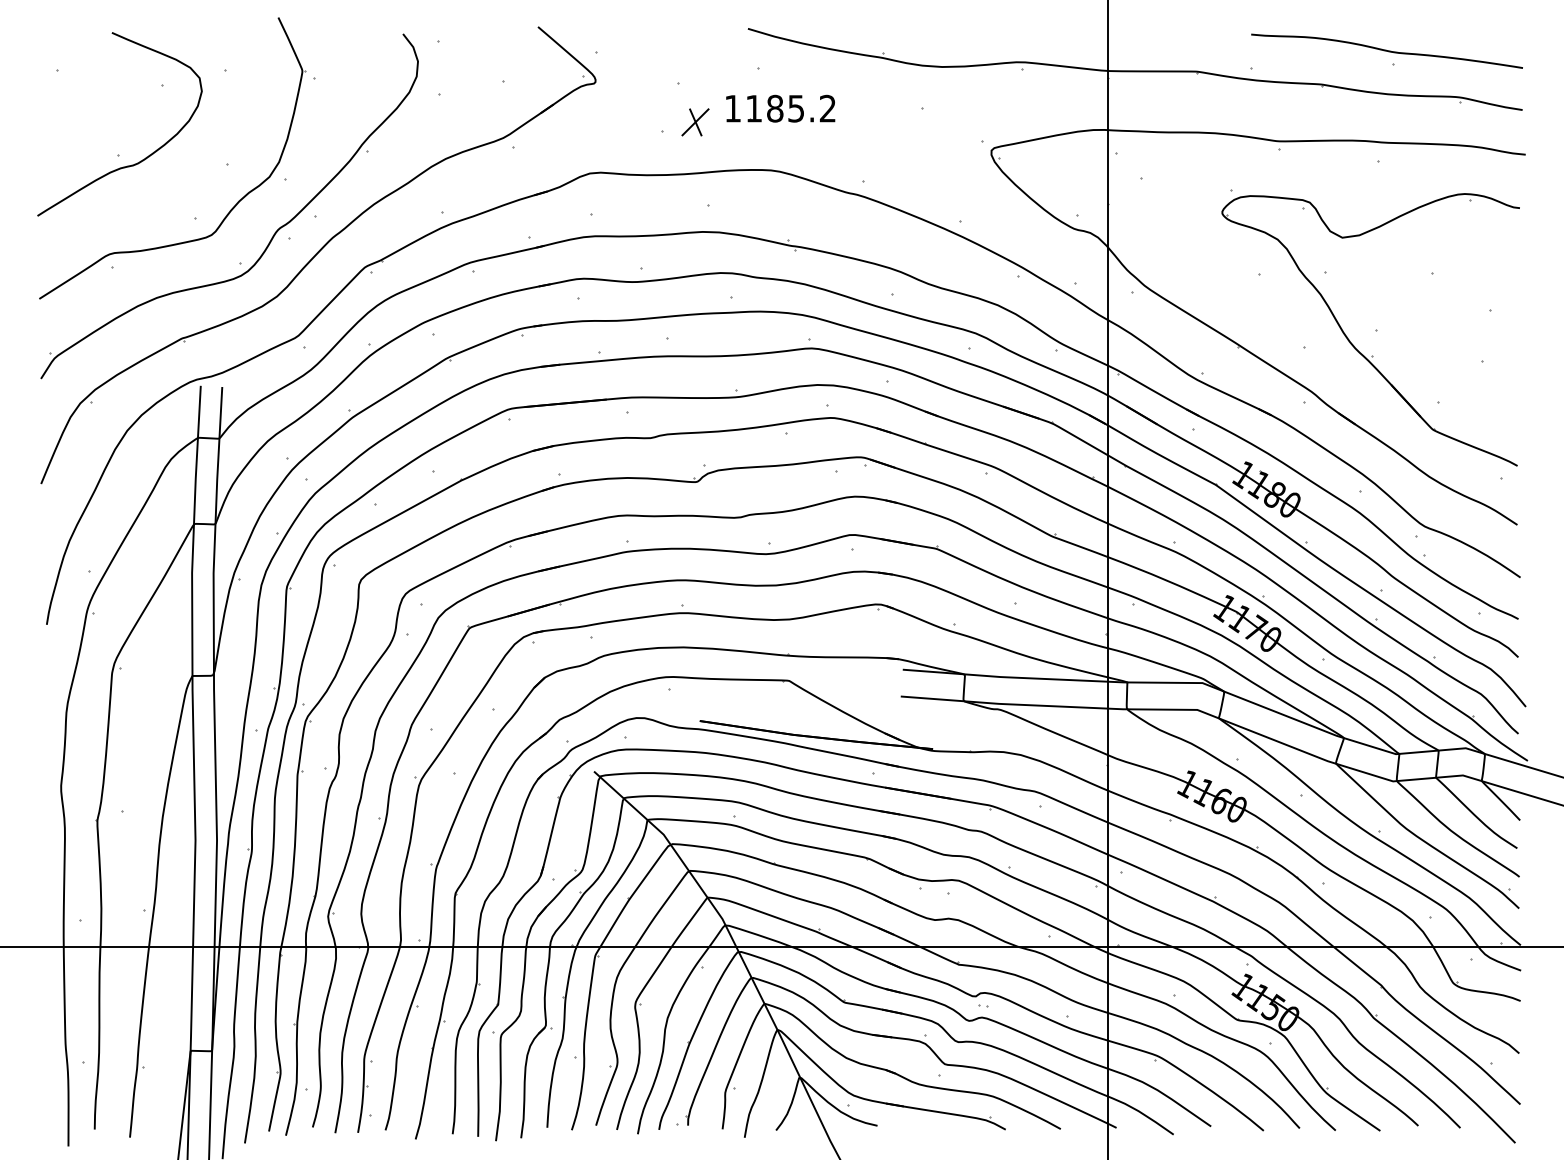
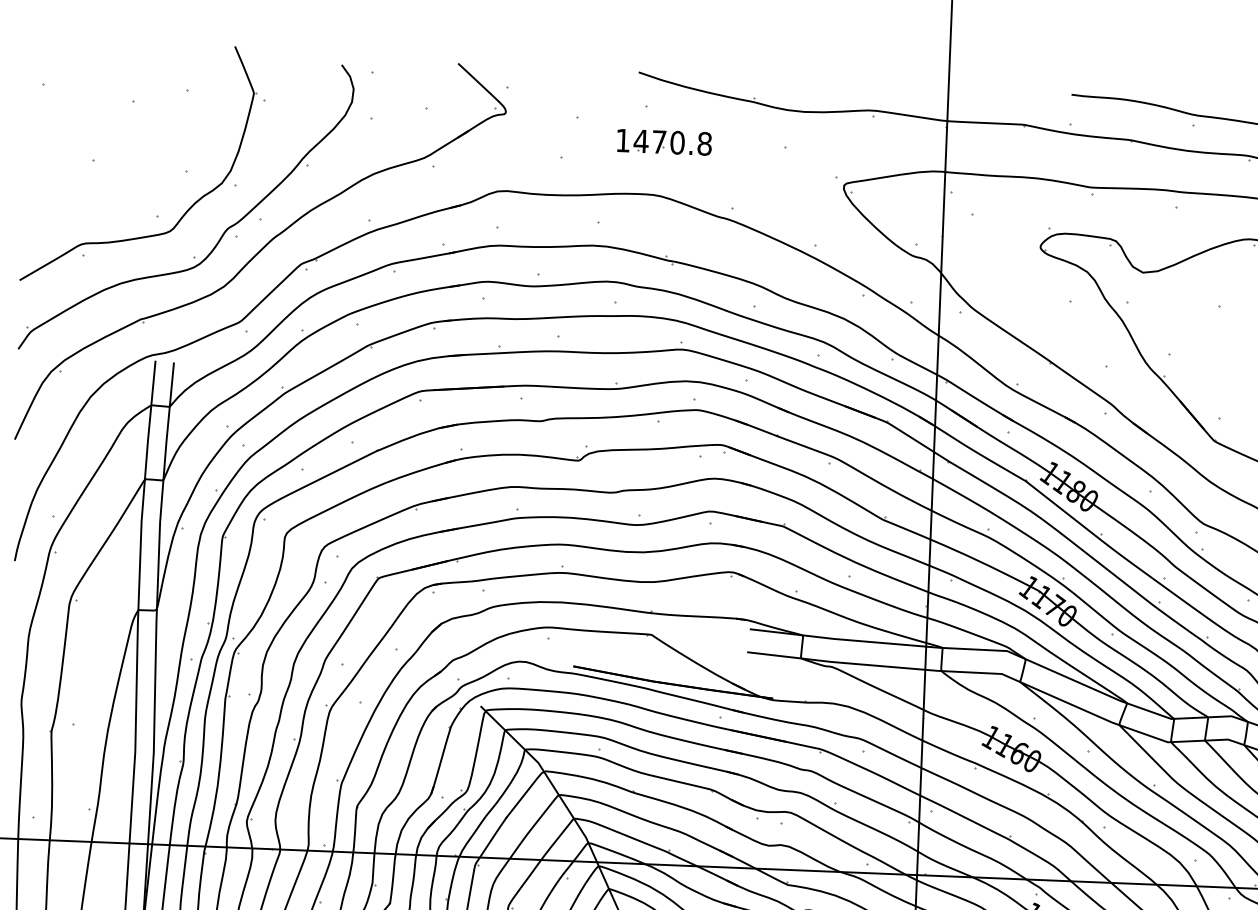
text: (790, 108) -> (672, 142), 1185.2 -> 1470.8
part: (695, 122) -> (590, 151), removed
curve: (140, 160) -> (111, 164), removed

